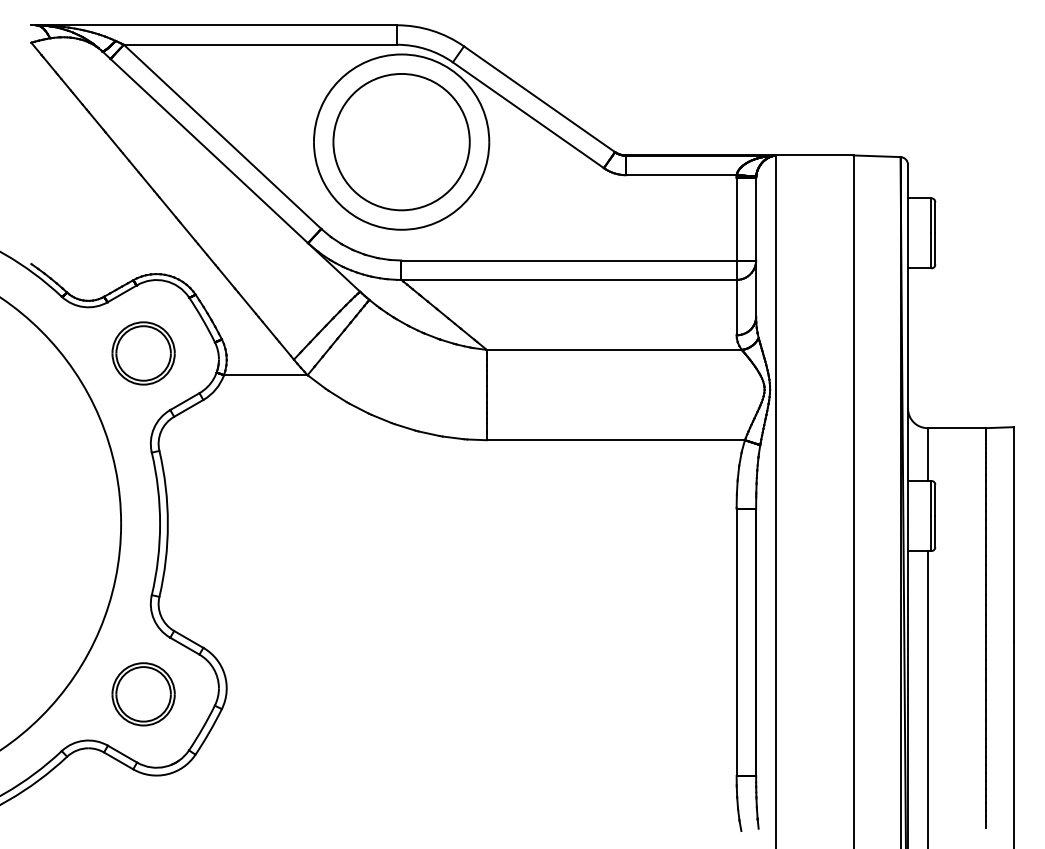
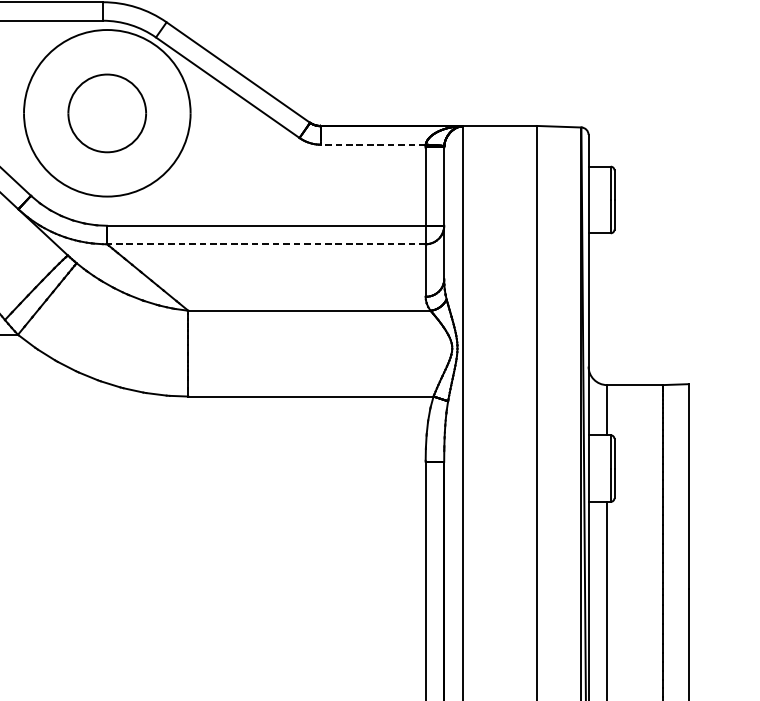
part: (401, 142) -> (107, 113), size x0.6
line: (681, 175) -> (373, 144), solid -> dashed
line: (569, 279) -> (266, 243), solid -> dashed

